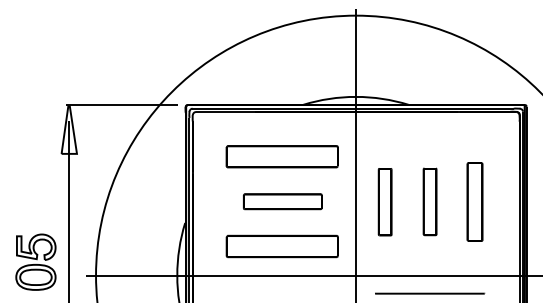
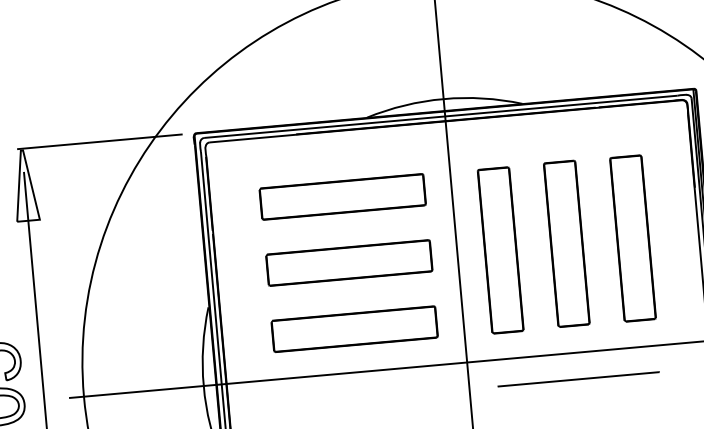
part: (282, 201) -> (349, 262), size x1.43
part: (384, 201) -> (499, 249), size x1.67
part: (429, 201) -> (565, 243), size x1.67
part: (474, 201) -> (632, 237), size x1.43

